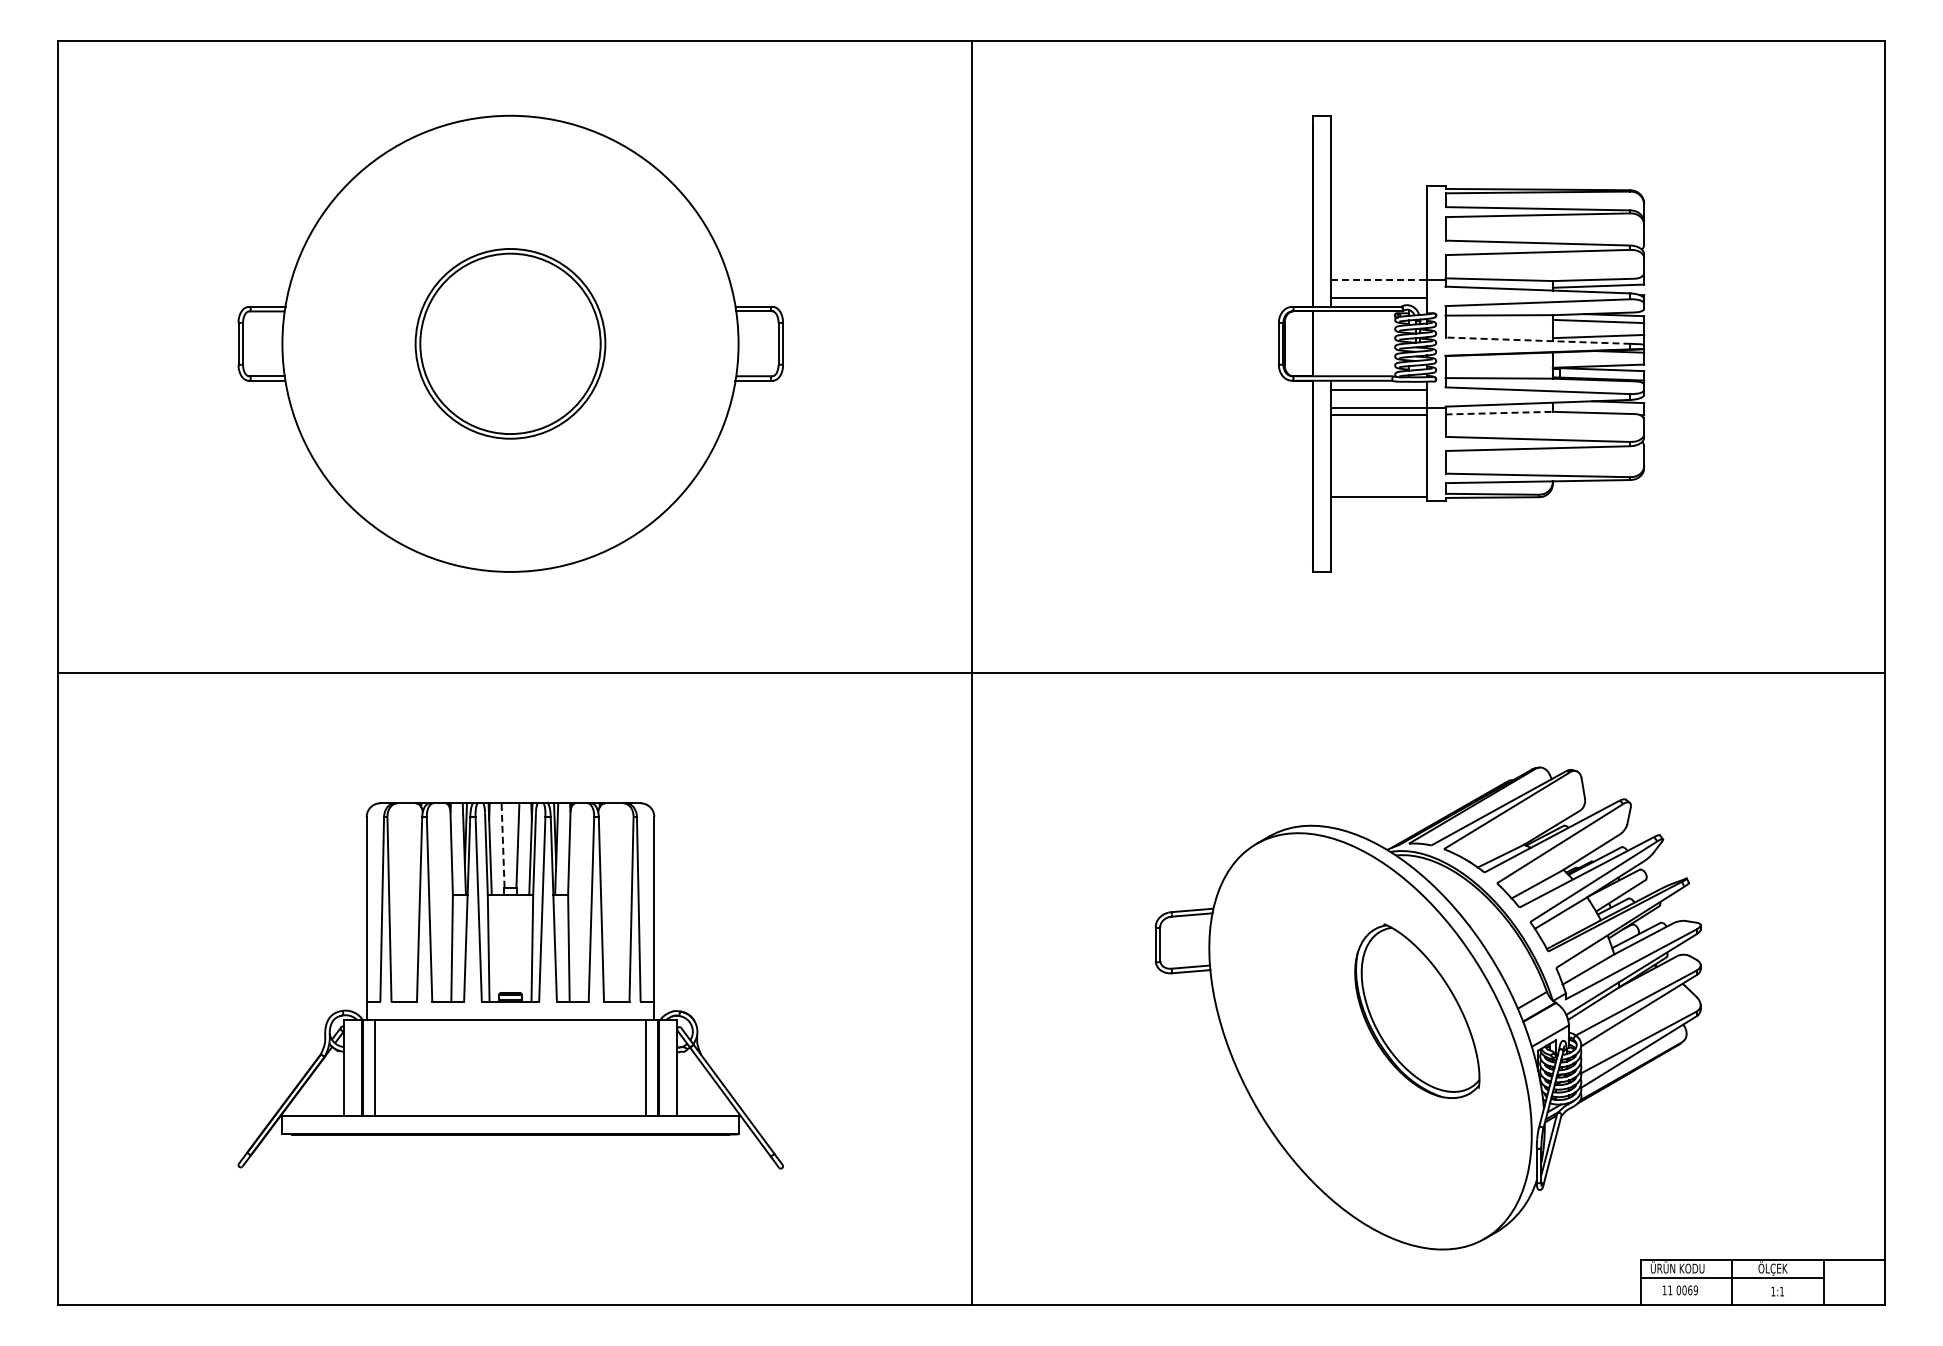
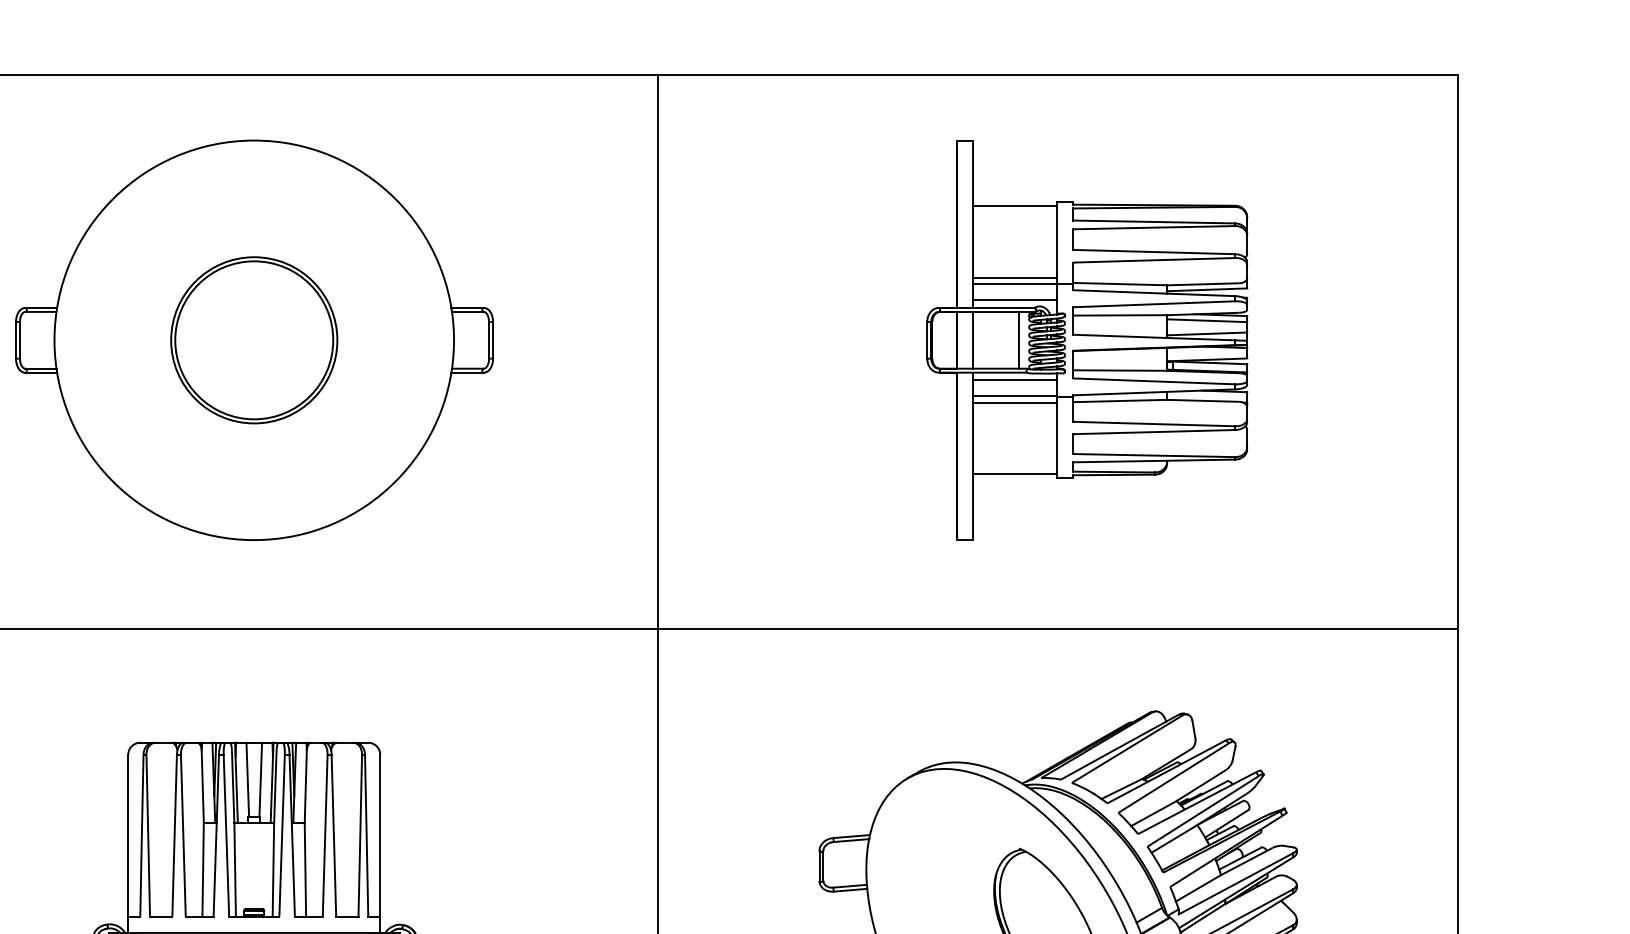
line: (1379, 190) -> (1015, 205), added
line: (1379, 272) -> (1015, 277), added
line: (1379, 279) -> (1015, 283), dashed -> solid
line: (1538, 340) -> (1154, 337), dashed -> solid
line: (1331, 343) -> (973, 340), added
line: (1383, 343) -> (1018, 340), added
line: (1499, 413) -> (1120, 401), dashed -> solid
line: (503, 845) -> (248, 779), dashed -> solid

